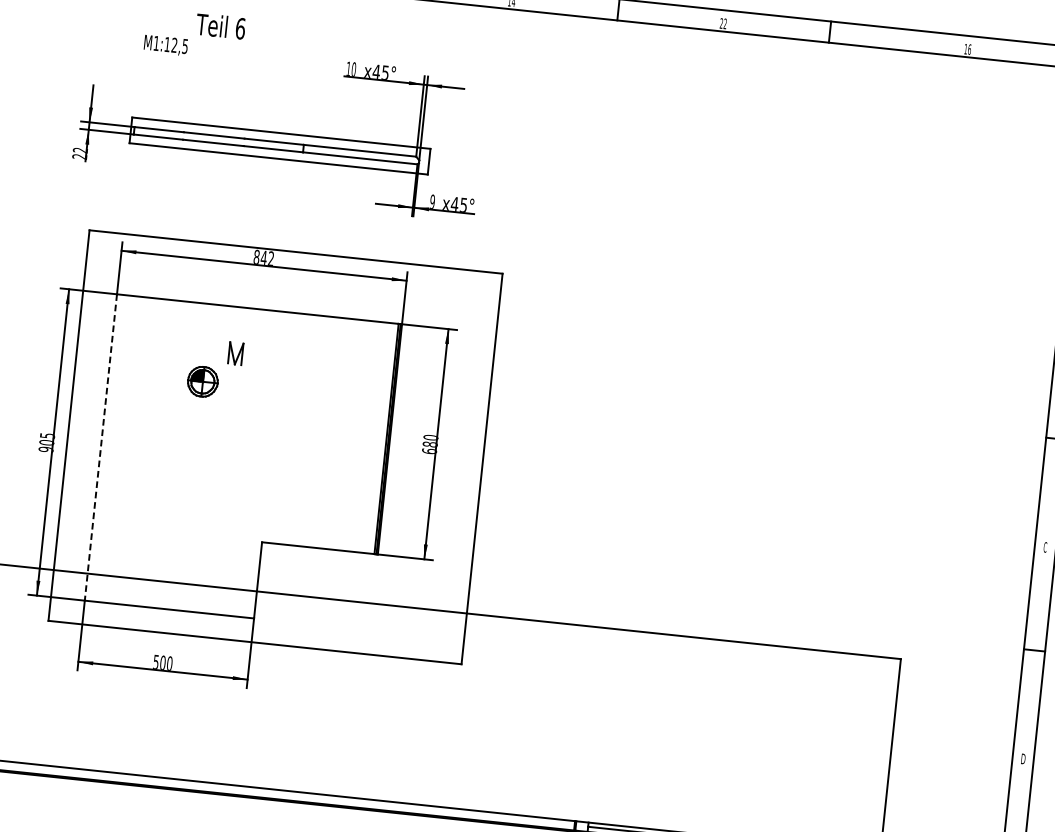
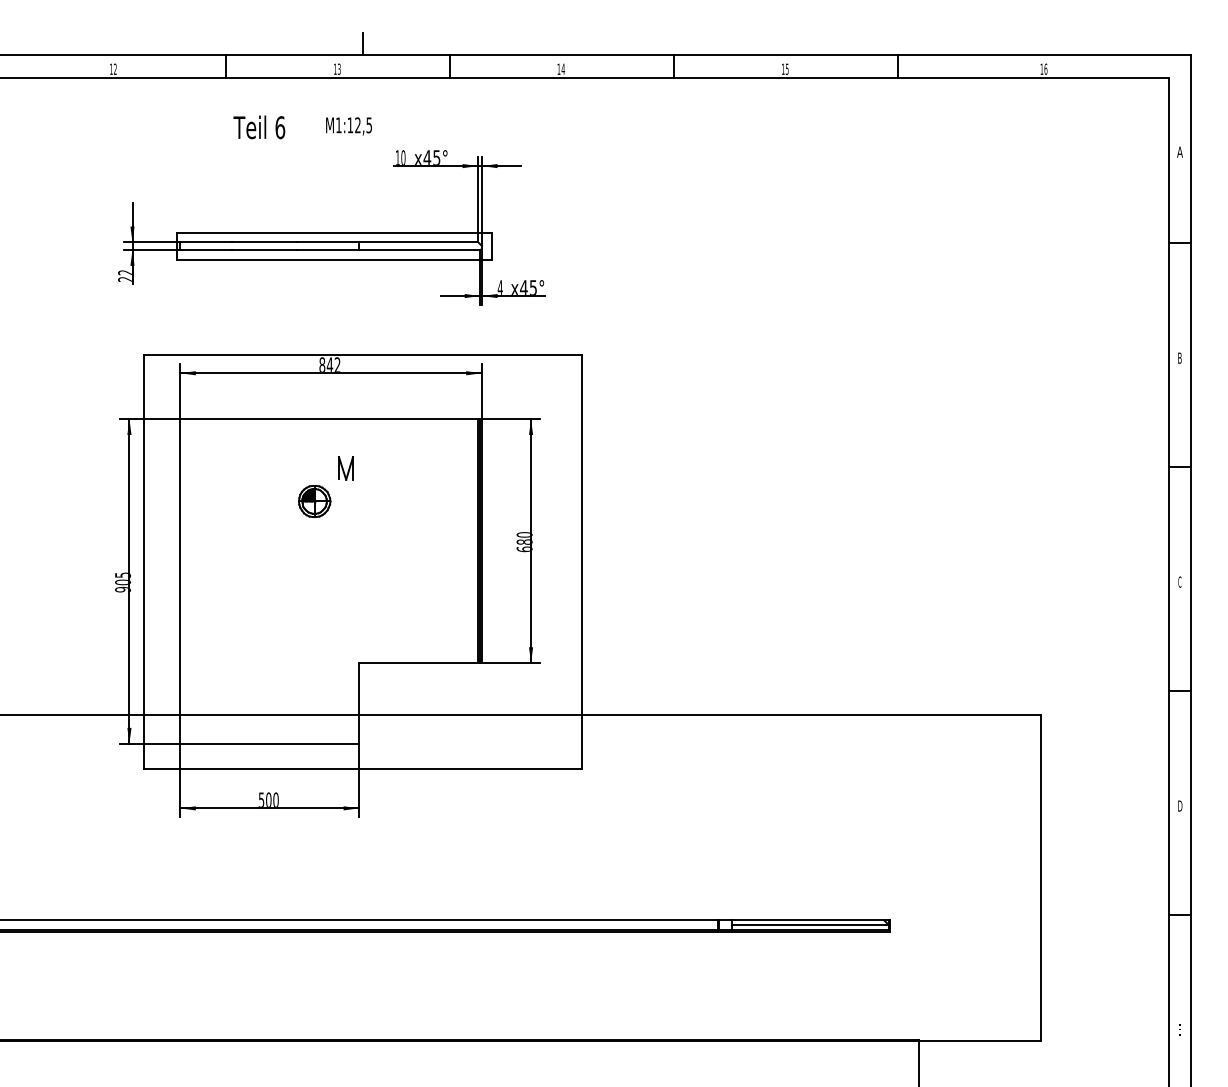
text: (722, 22) -> (784, 68), 22 -> 15
text: (165, 45) -> (348, 126), moved
text: (431, 201) -> (499, 287), 9 -> 4
part: (214, 368) -> (325, 486), moved
line: (101, 447) -> (180, 581), dashed -> solid

